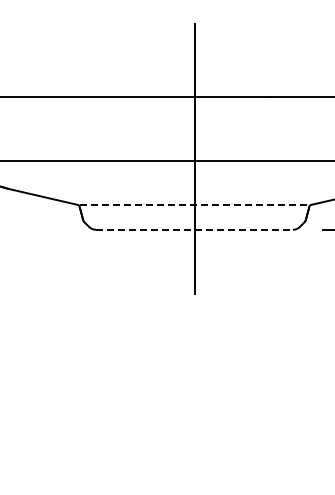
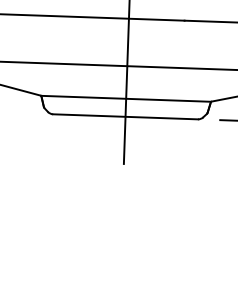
line: (194, 205) -> (126, 98), dashed -> solid
line: (195, 229) -> (126, 116), dashed -> solid

